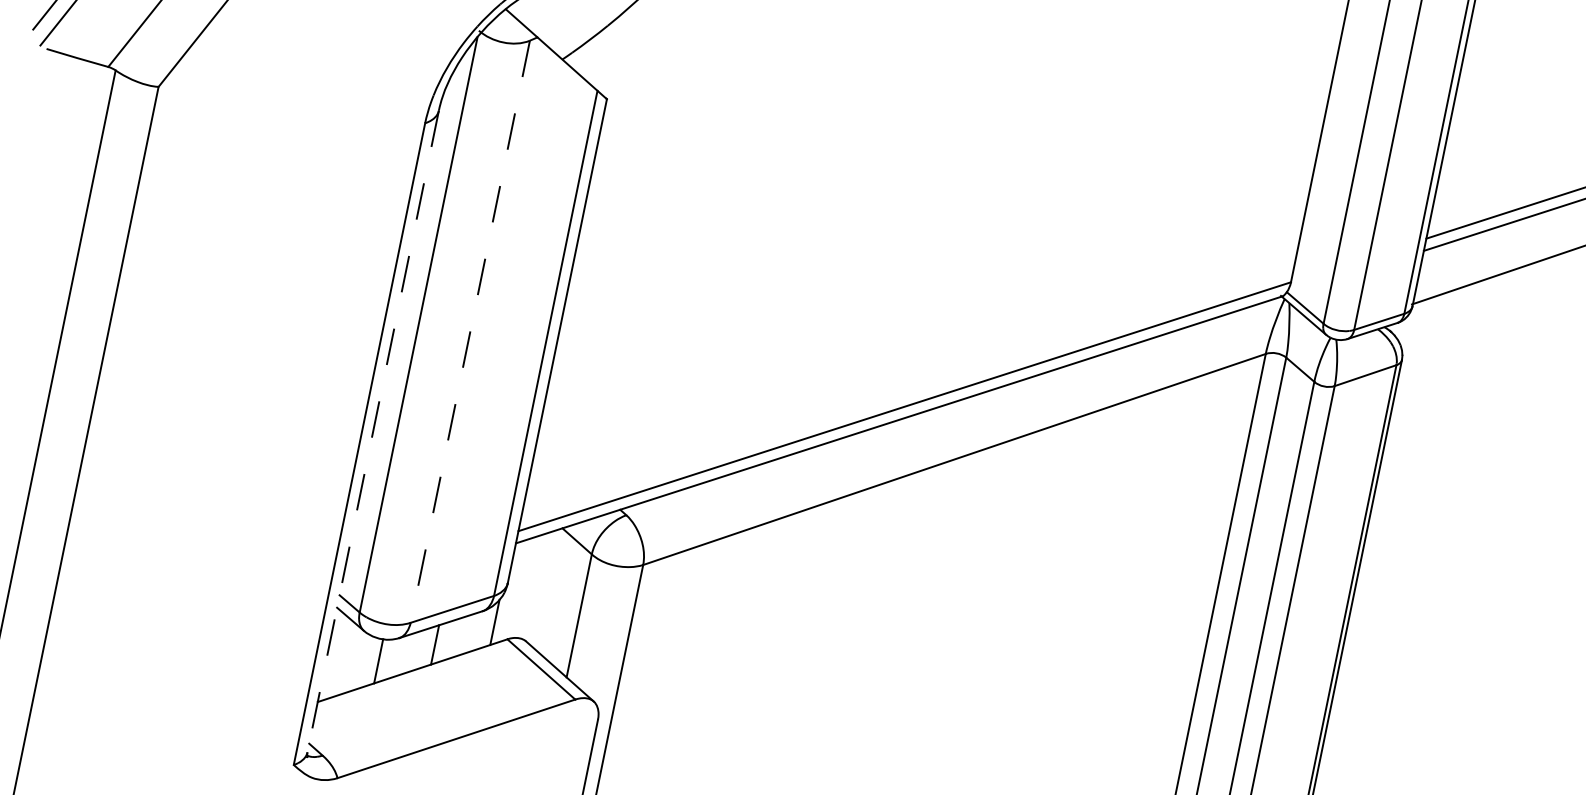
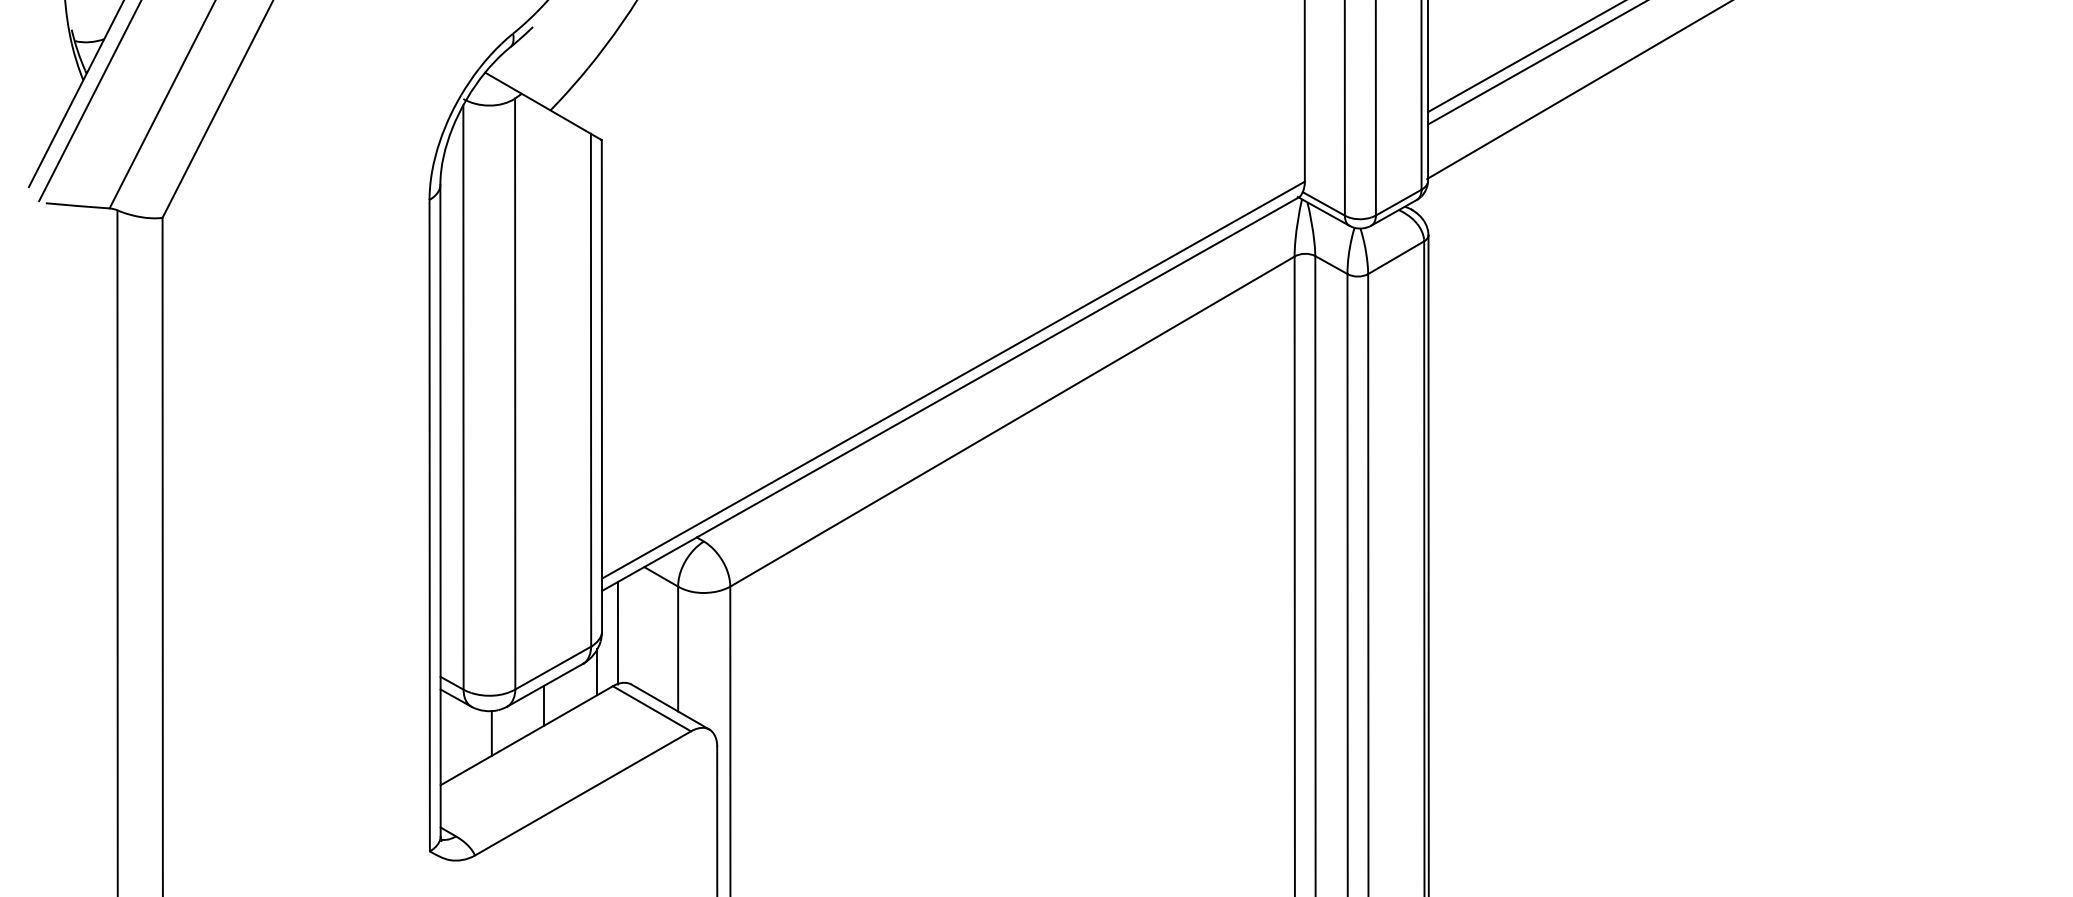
line: (470, 332) -> (515, 394), dashed -> solid
line: (373, 431) -> (440, 510), dashed -> solid
line: (522, 588) -> (617, 633), added

